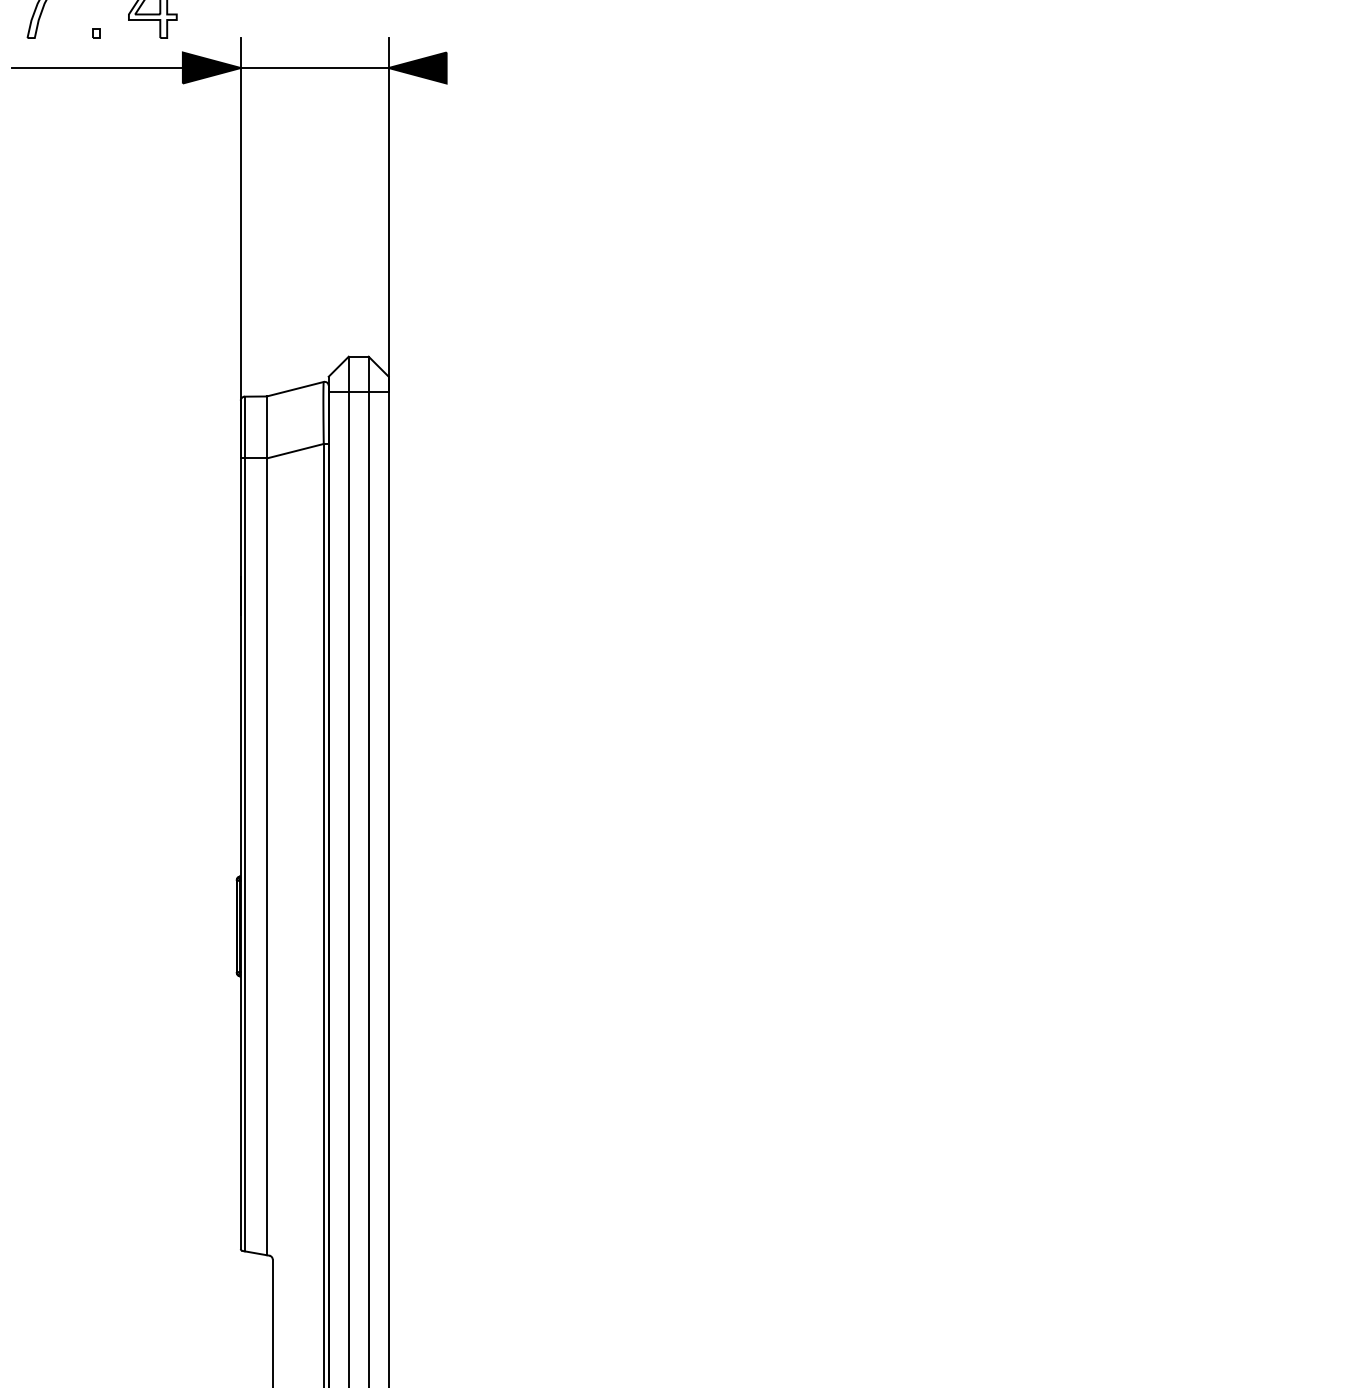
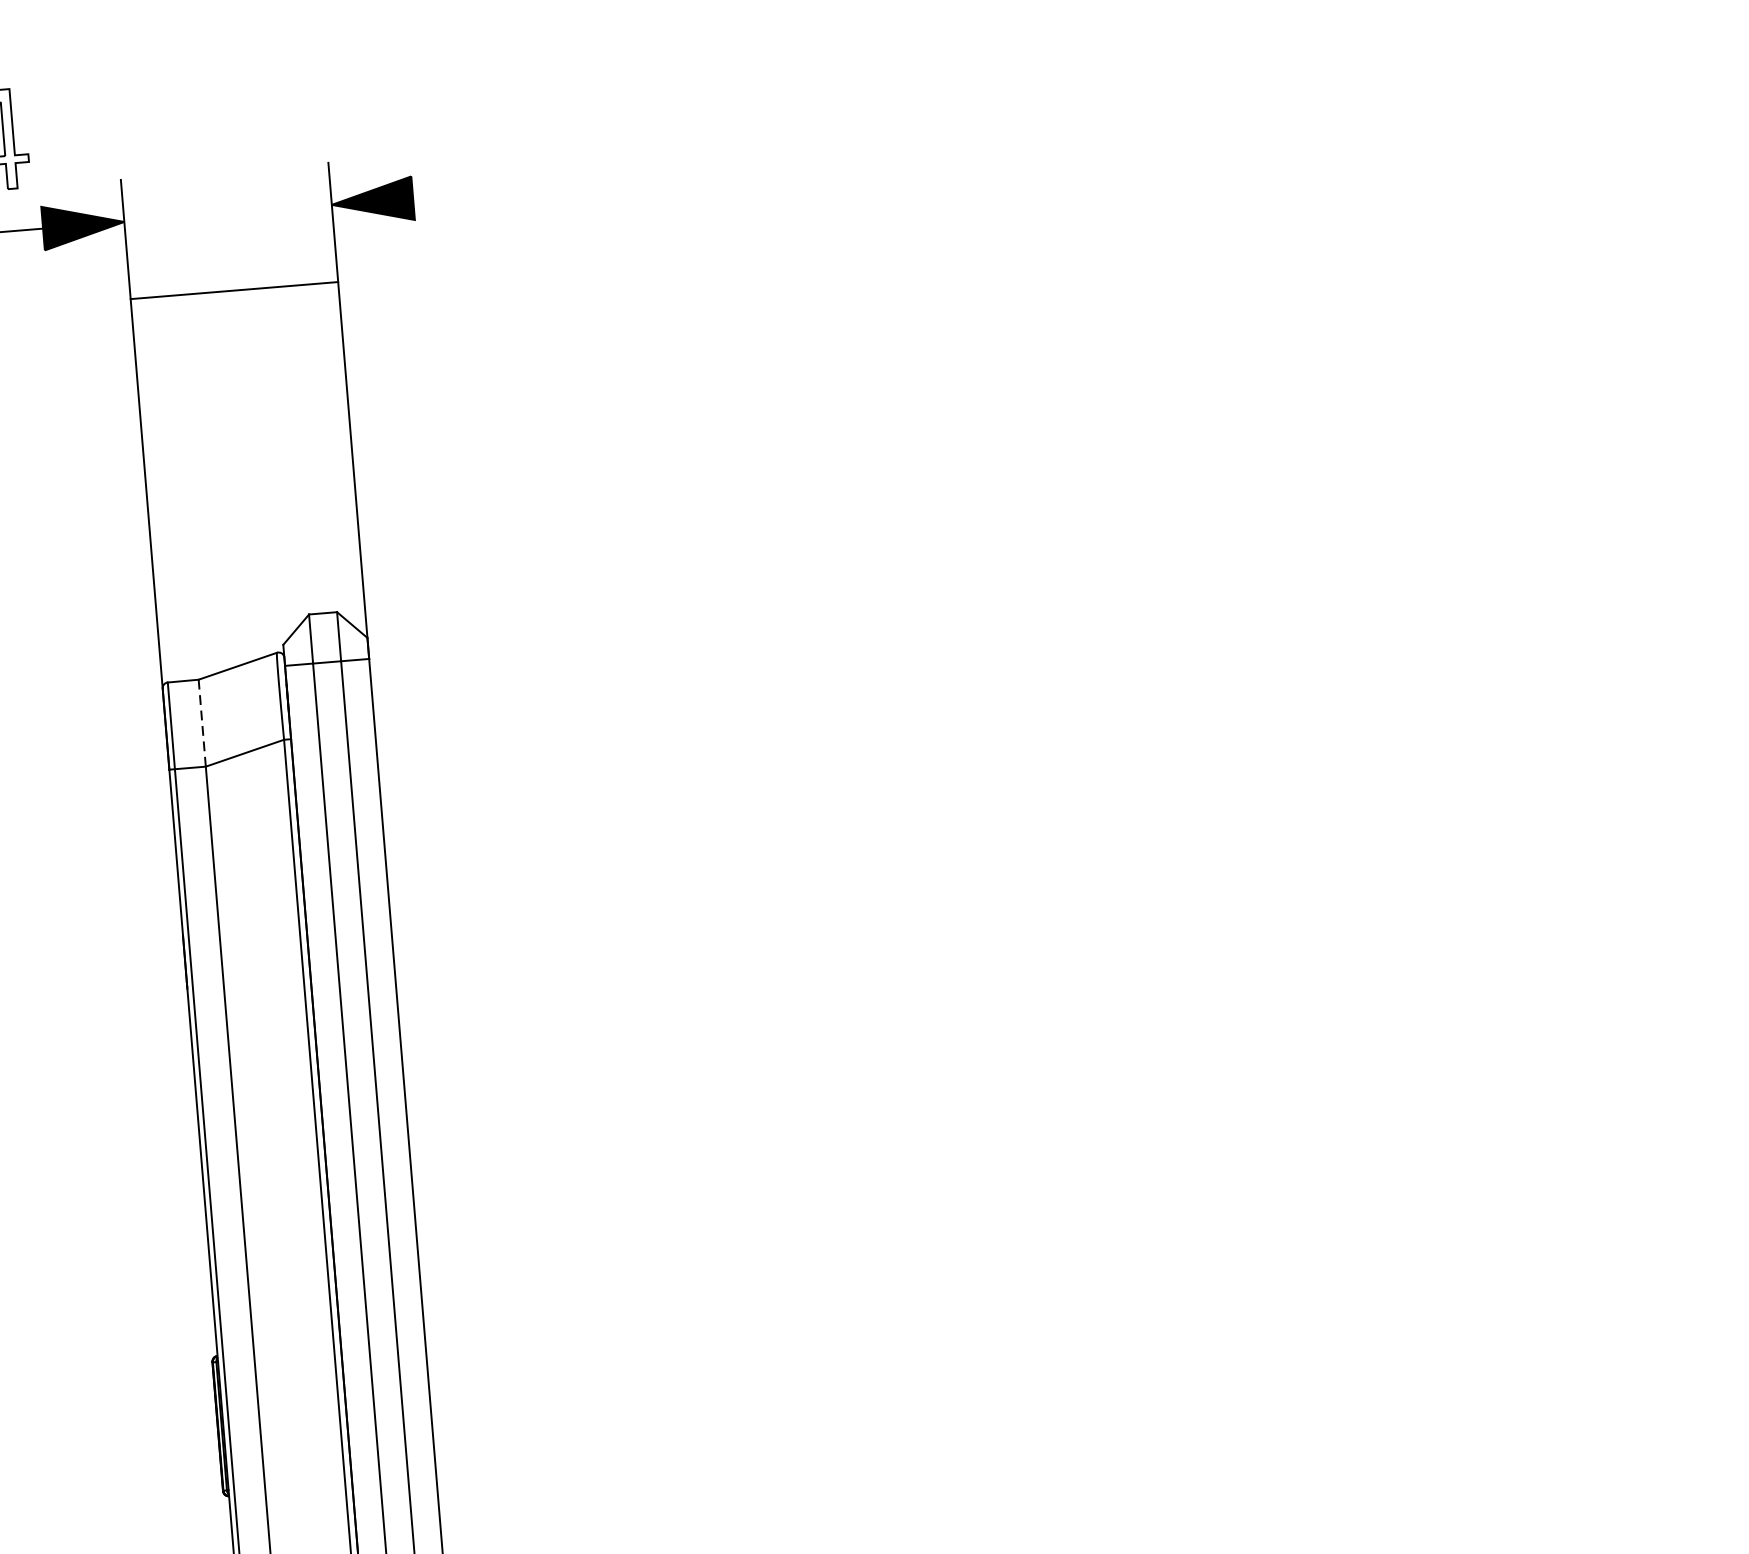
line: (314, 68) -> (234, 291), moved
line: (266, 427) -> (201, 723), solid -> dashed

